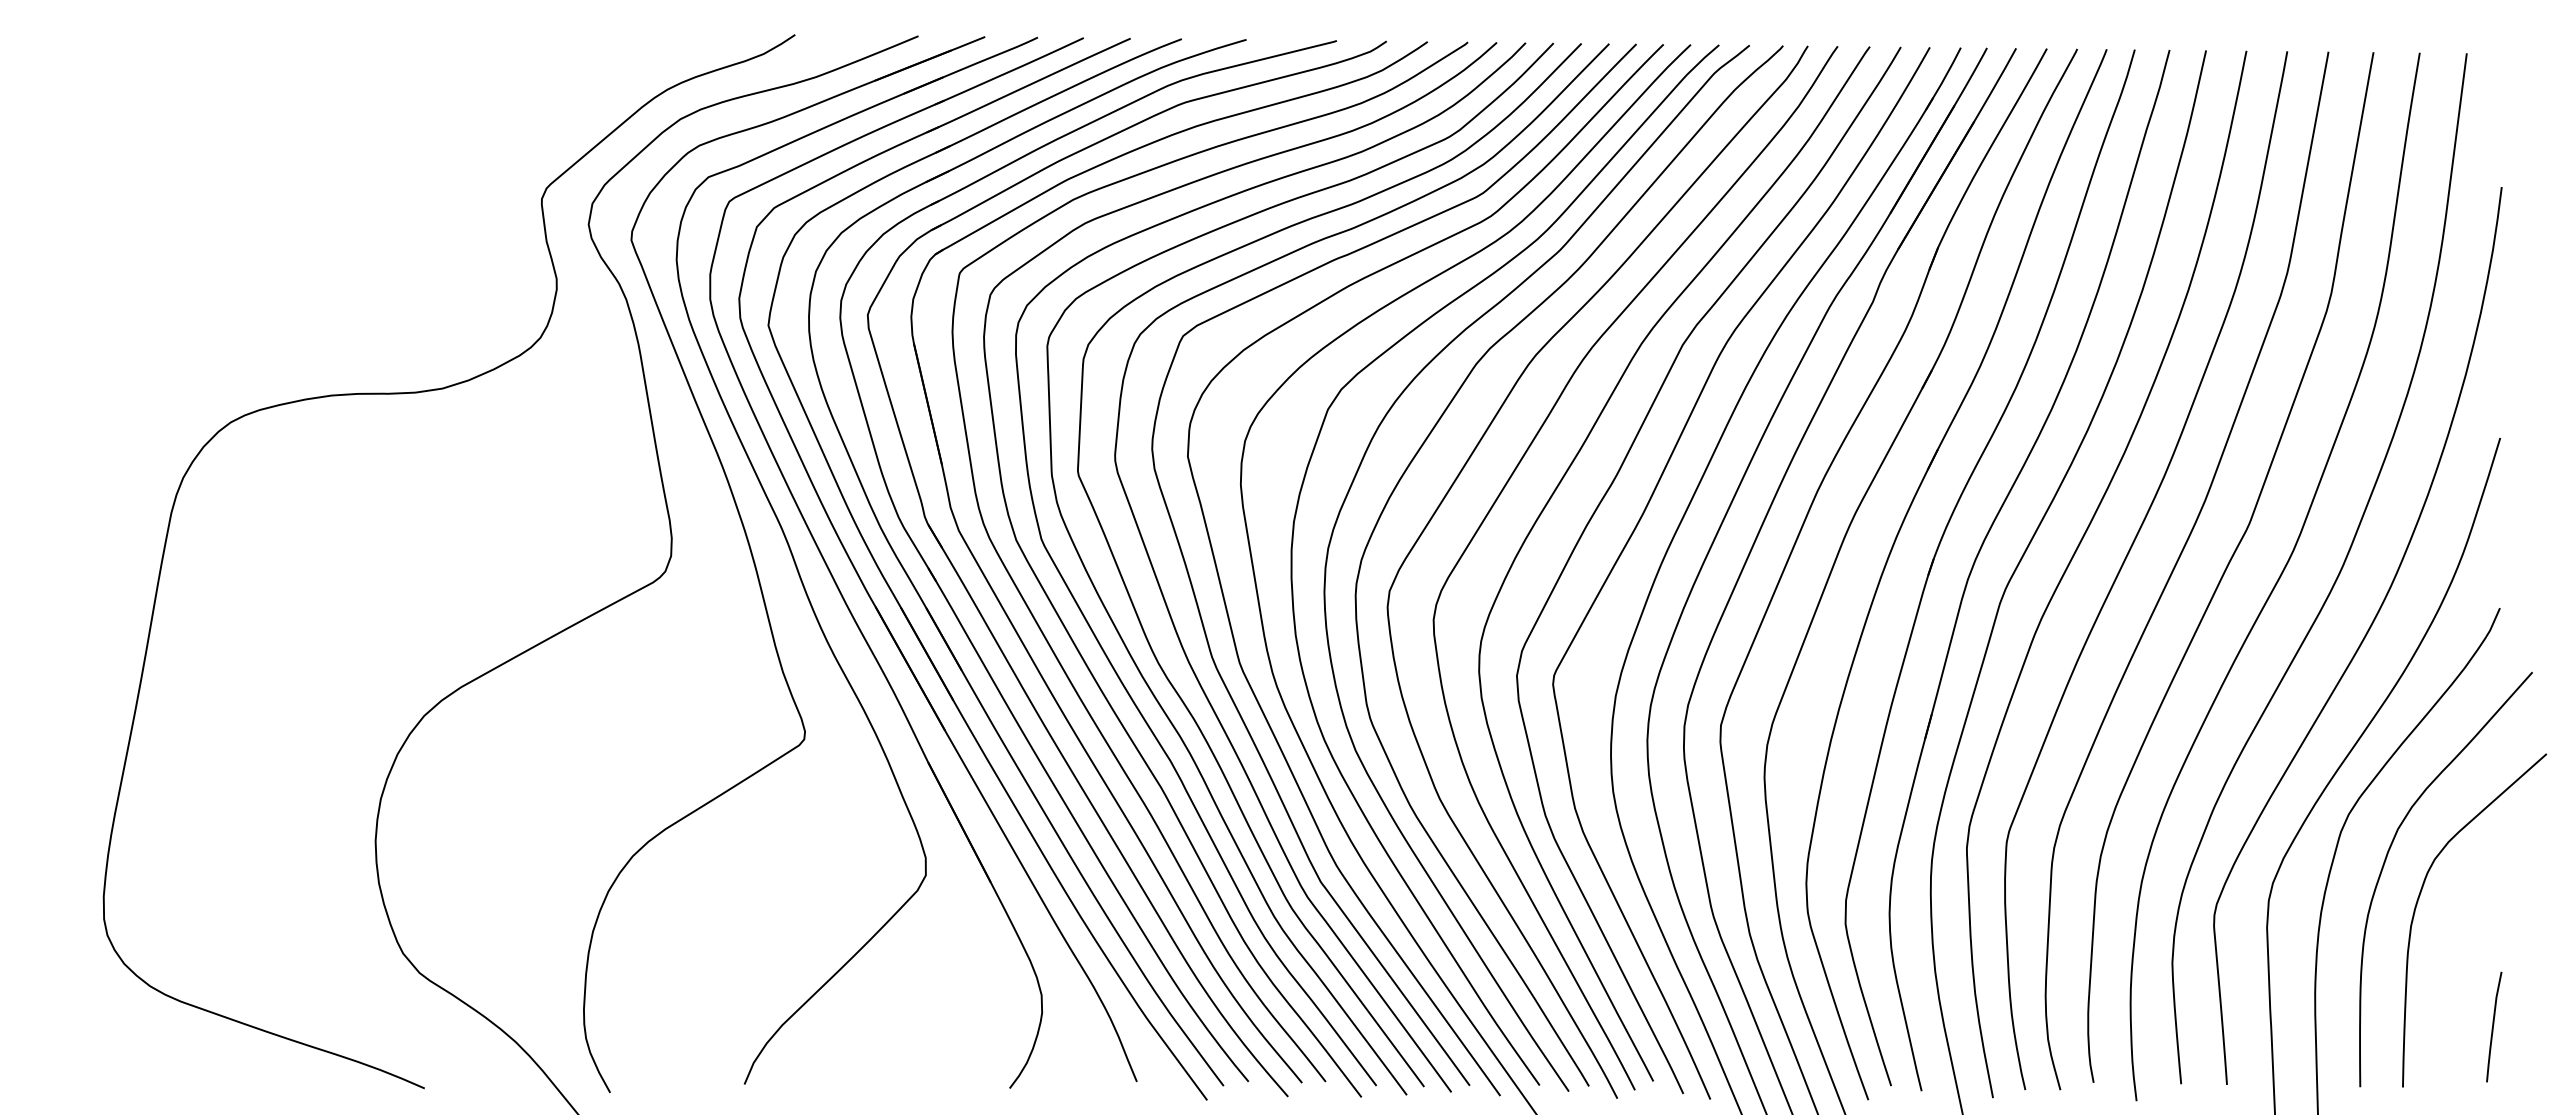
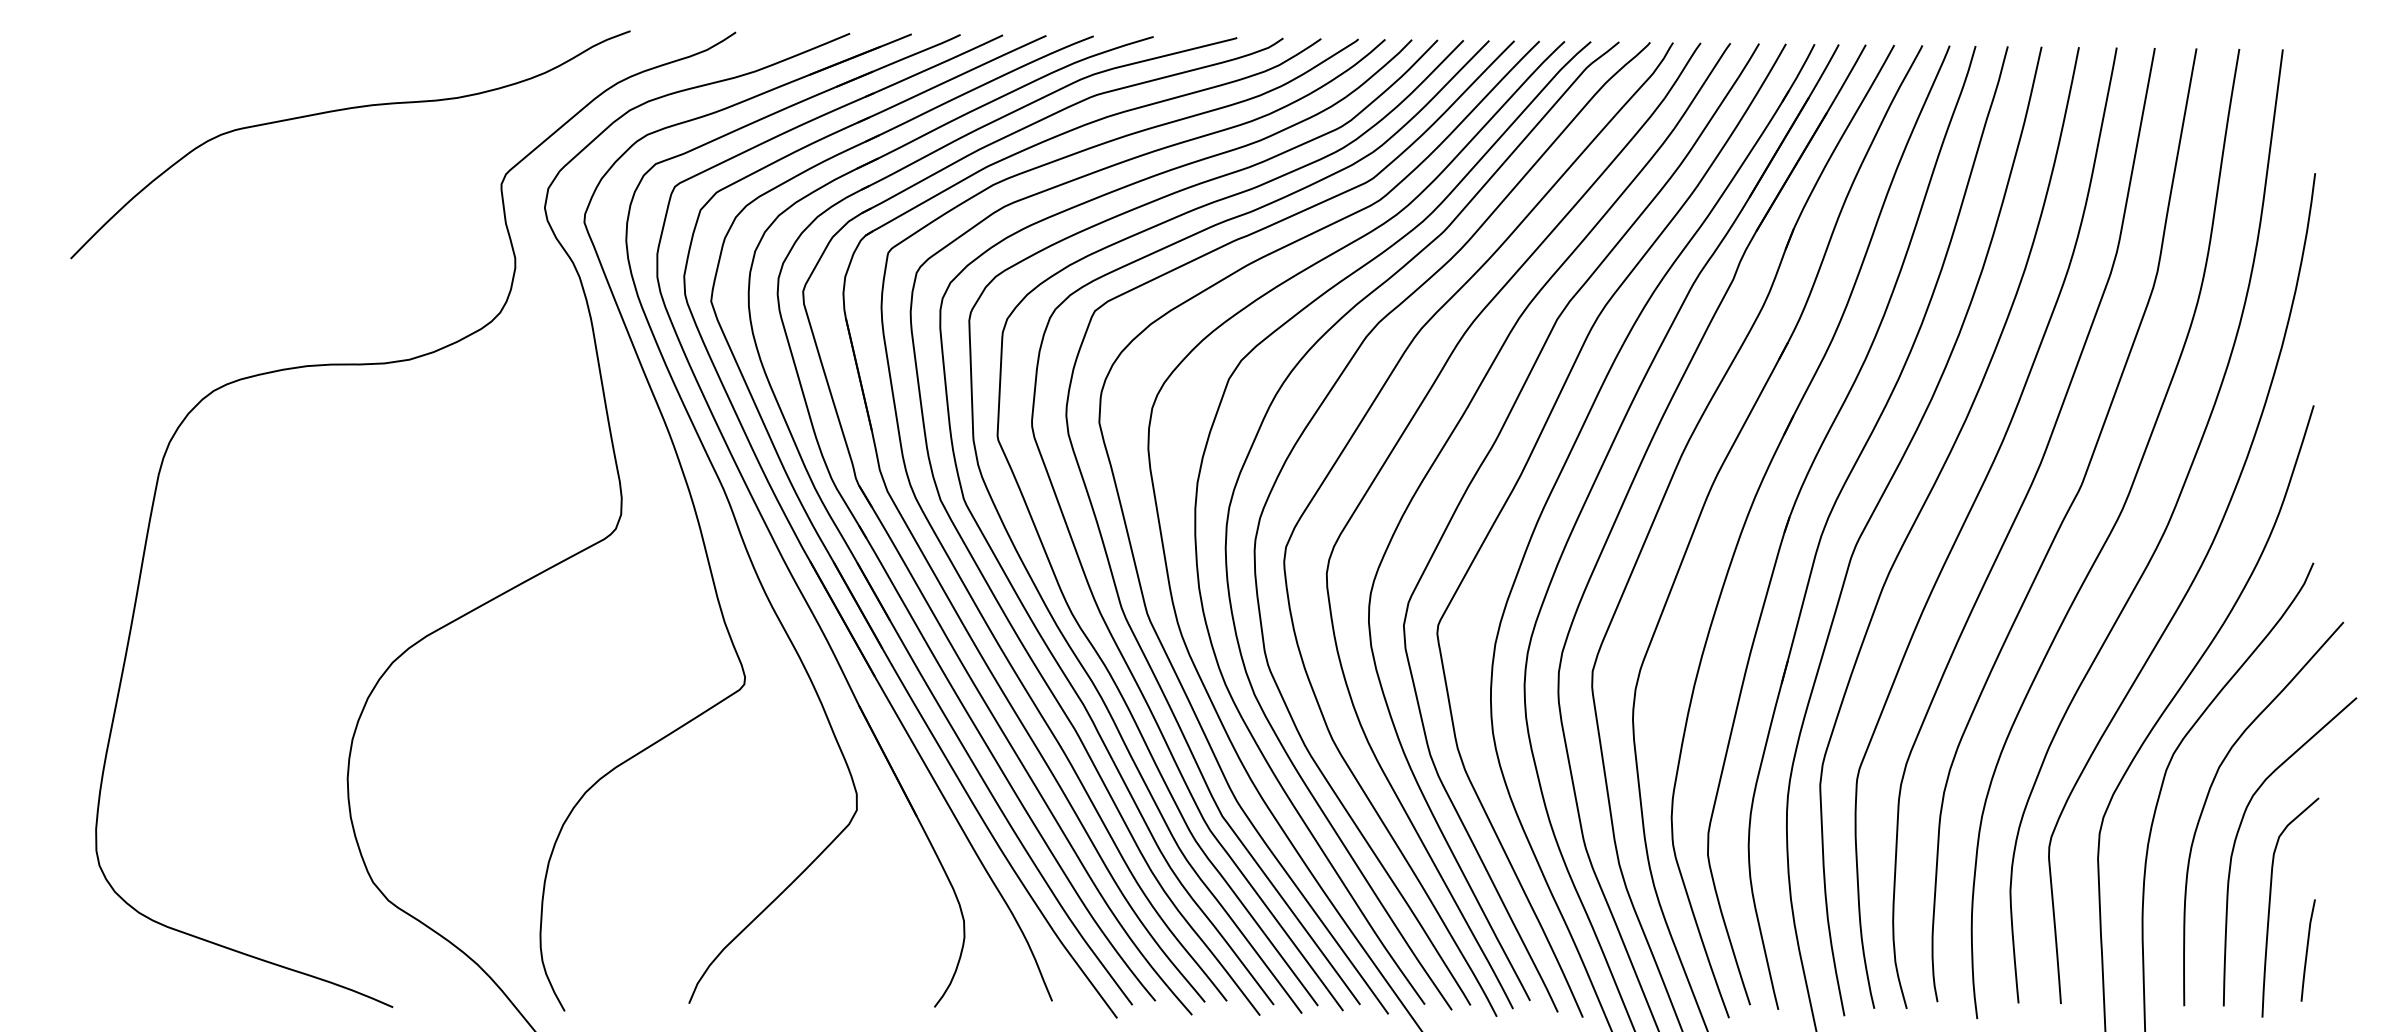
curve: (370, 119) -> (342, 110), added
curve: (2453, 979) -> (2270, 906), added

